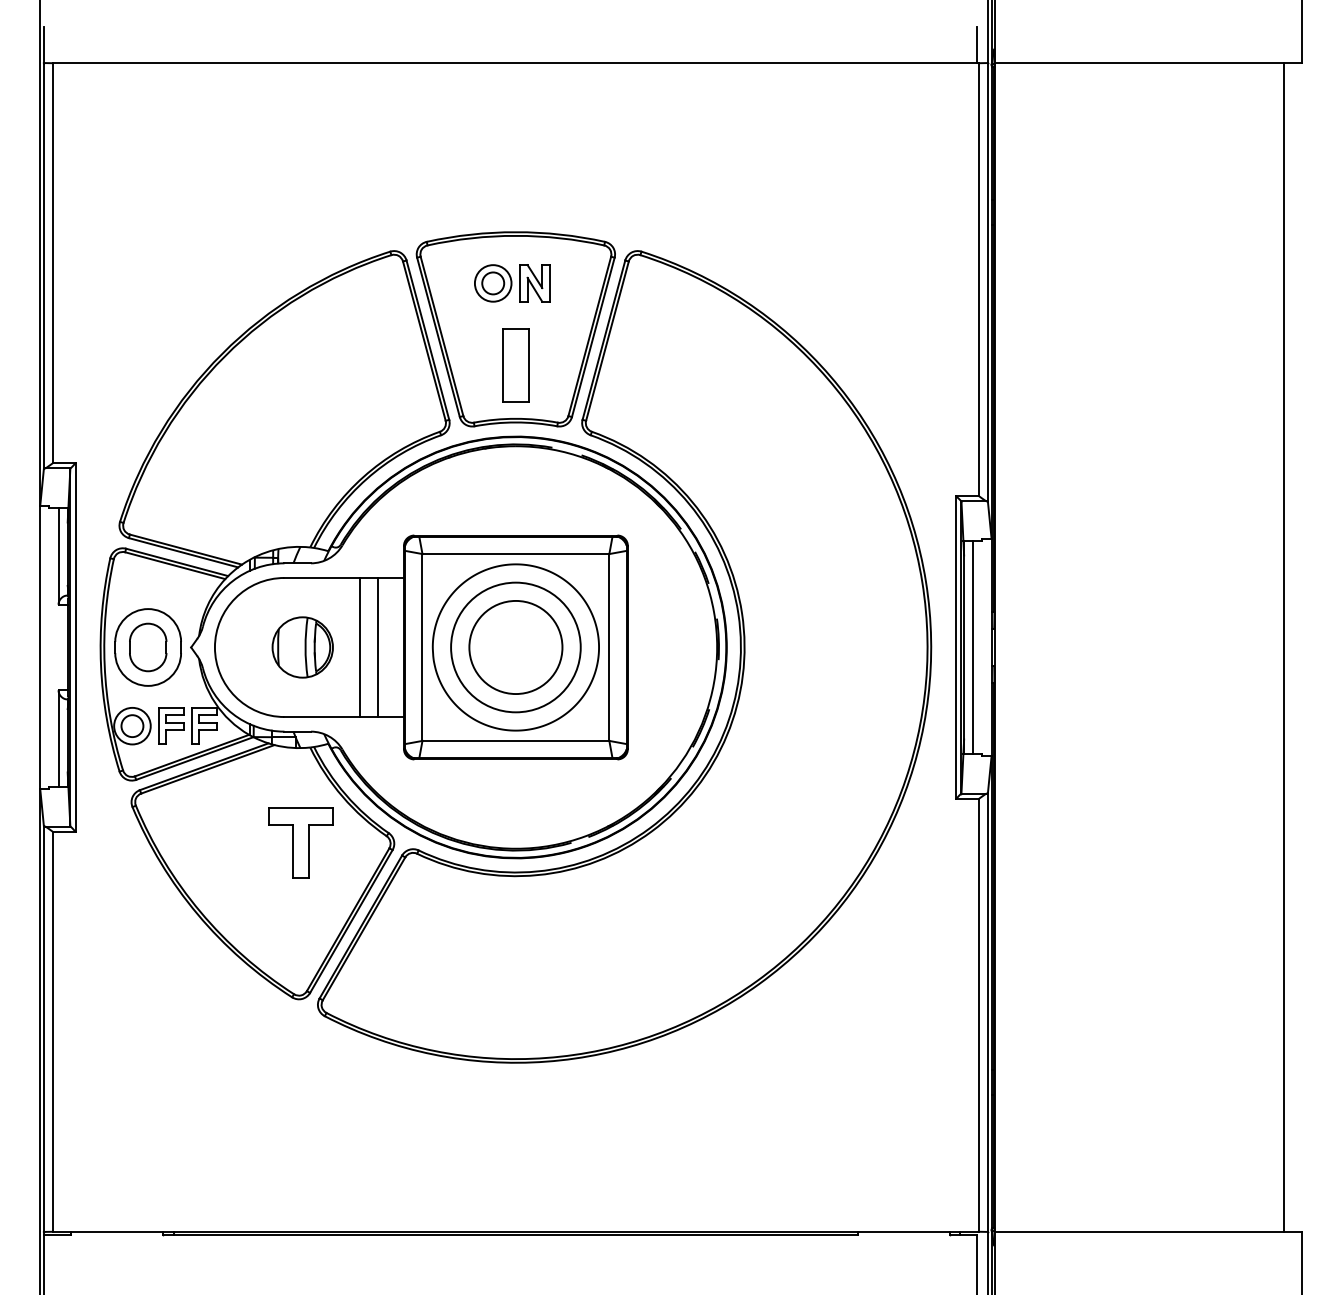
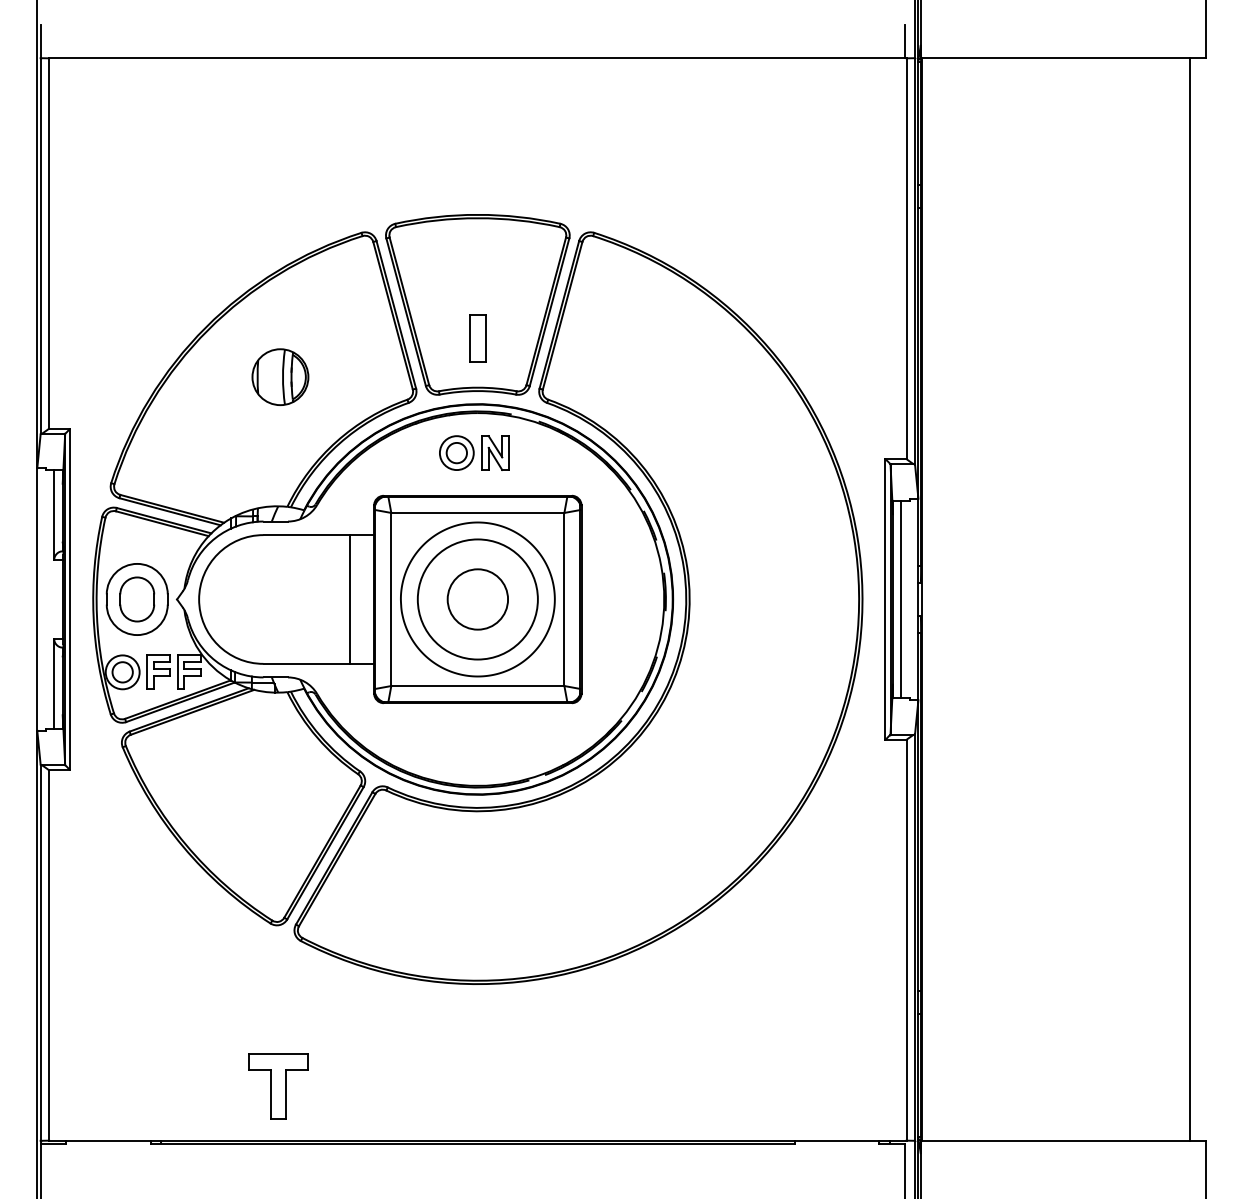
part: (512, 283) -> (474, 453), moved
part: (515, 365) -> (477, 338), size x0.7
part: (302, 647) -> (280, 377), moved
line: (359, 647) -> (332, 599), removed
circle: (515, 647) -> (477, 599), size x0.7
part: (300, 842) -> (278, 1085), moved

